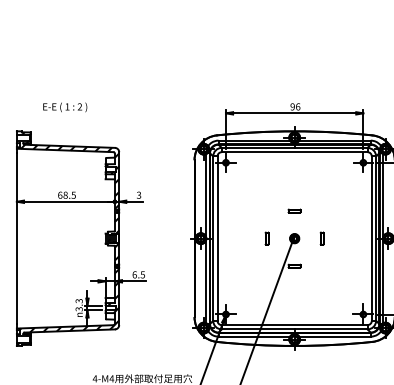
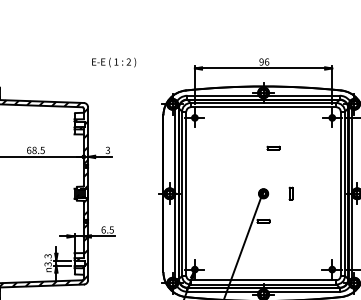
text: (65, 107) -> (114, 62), moved
part: (294, 210) -> (273, 147), moved
part: (266, 238) -> (235, 193), removed

